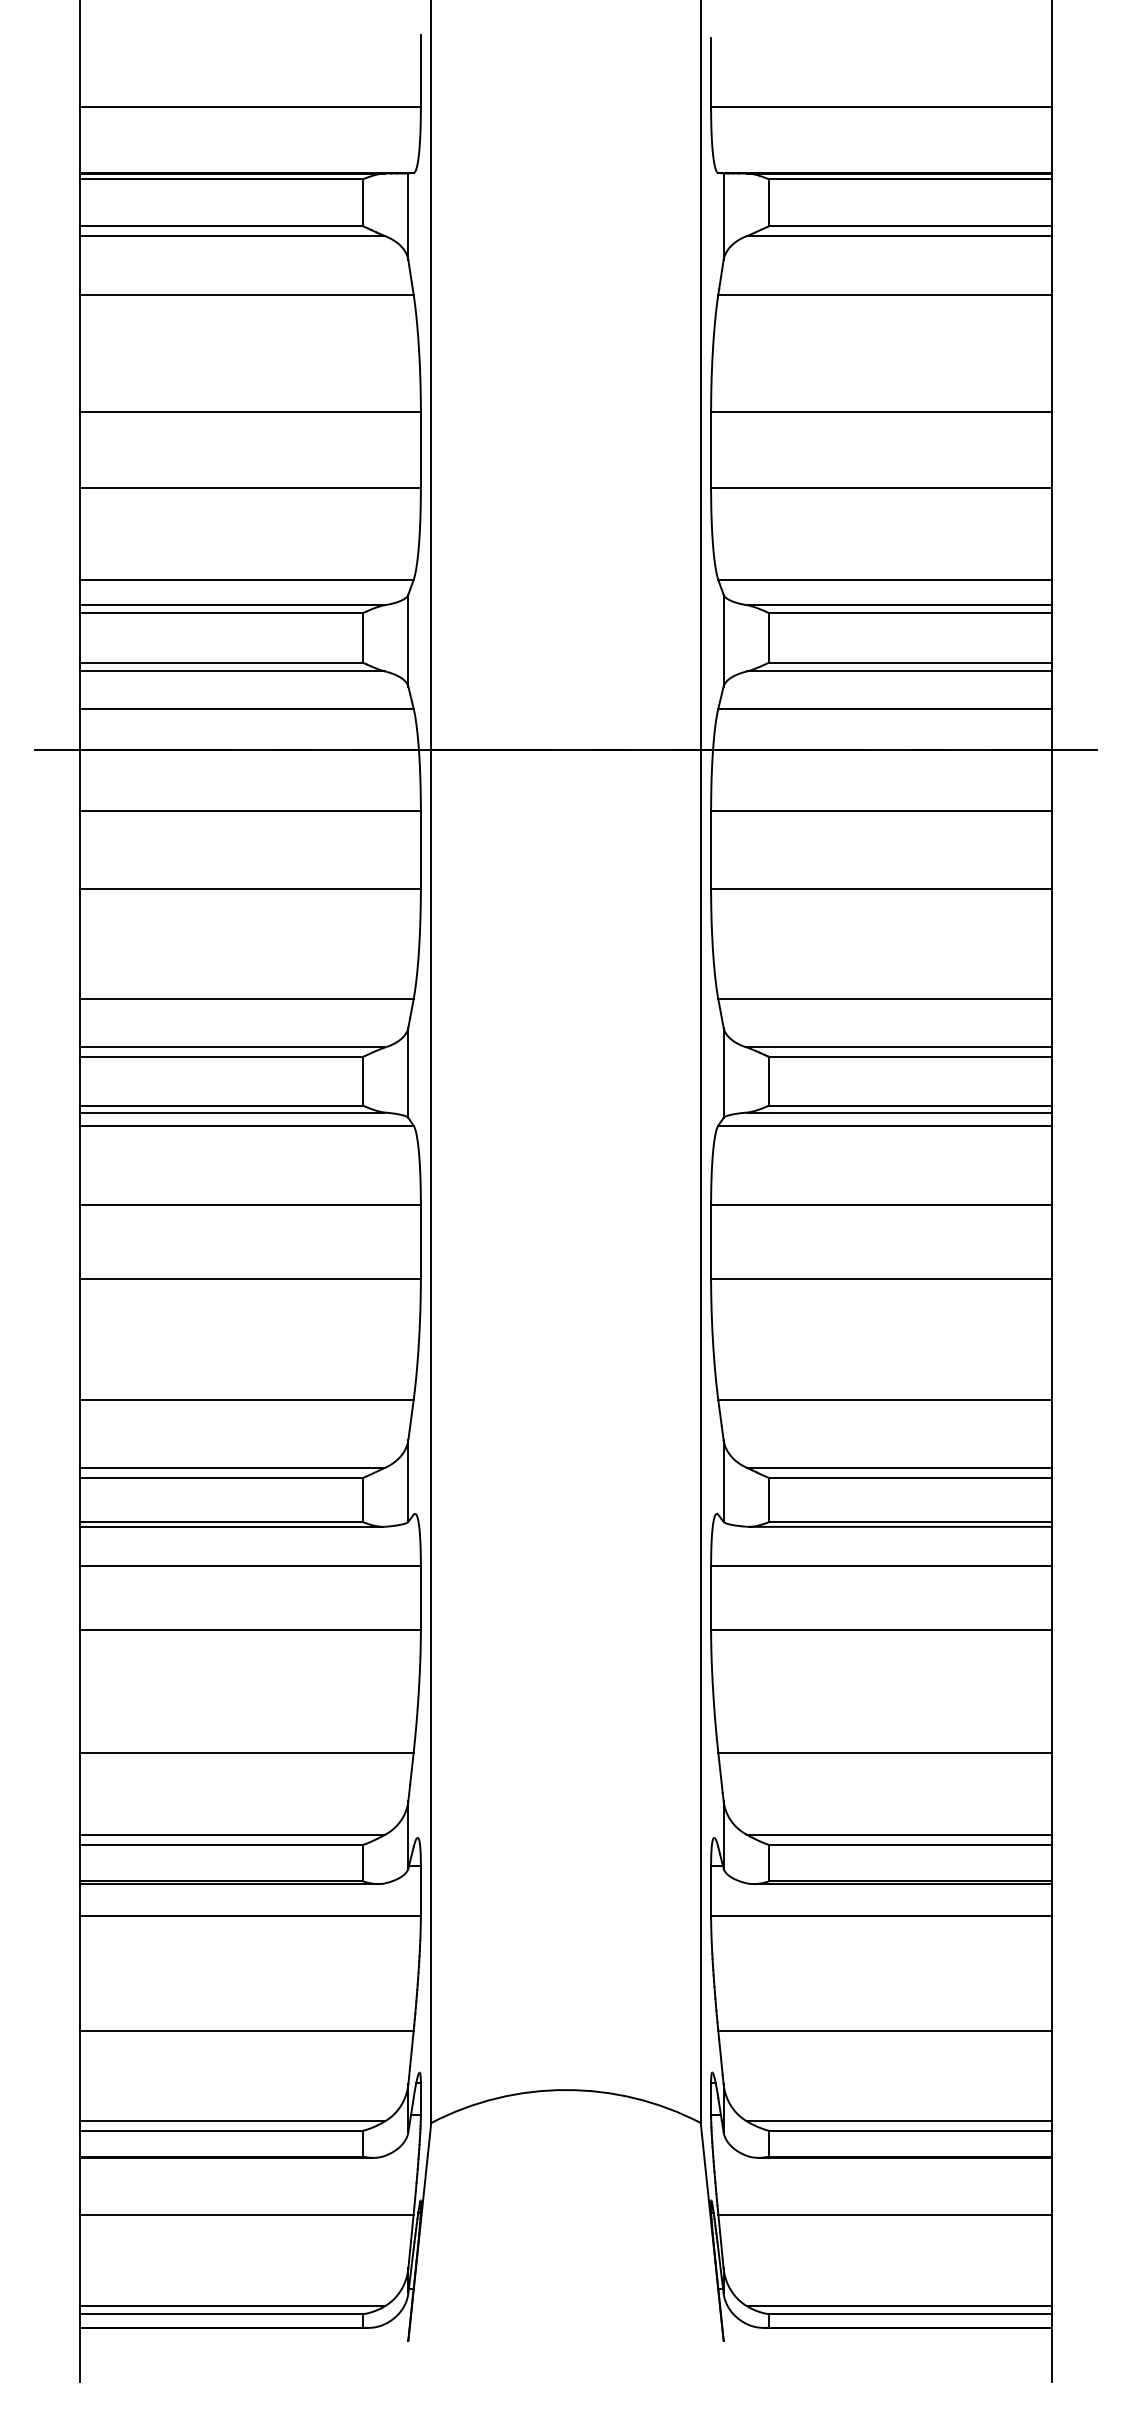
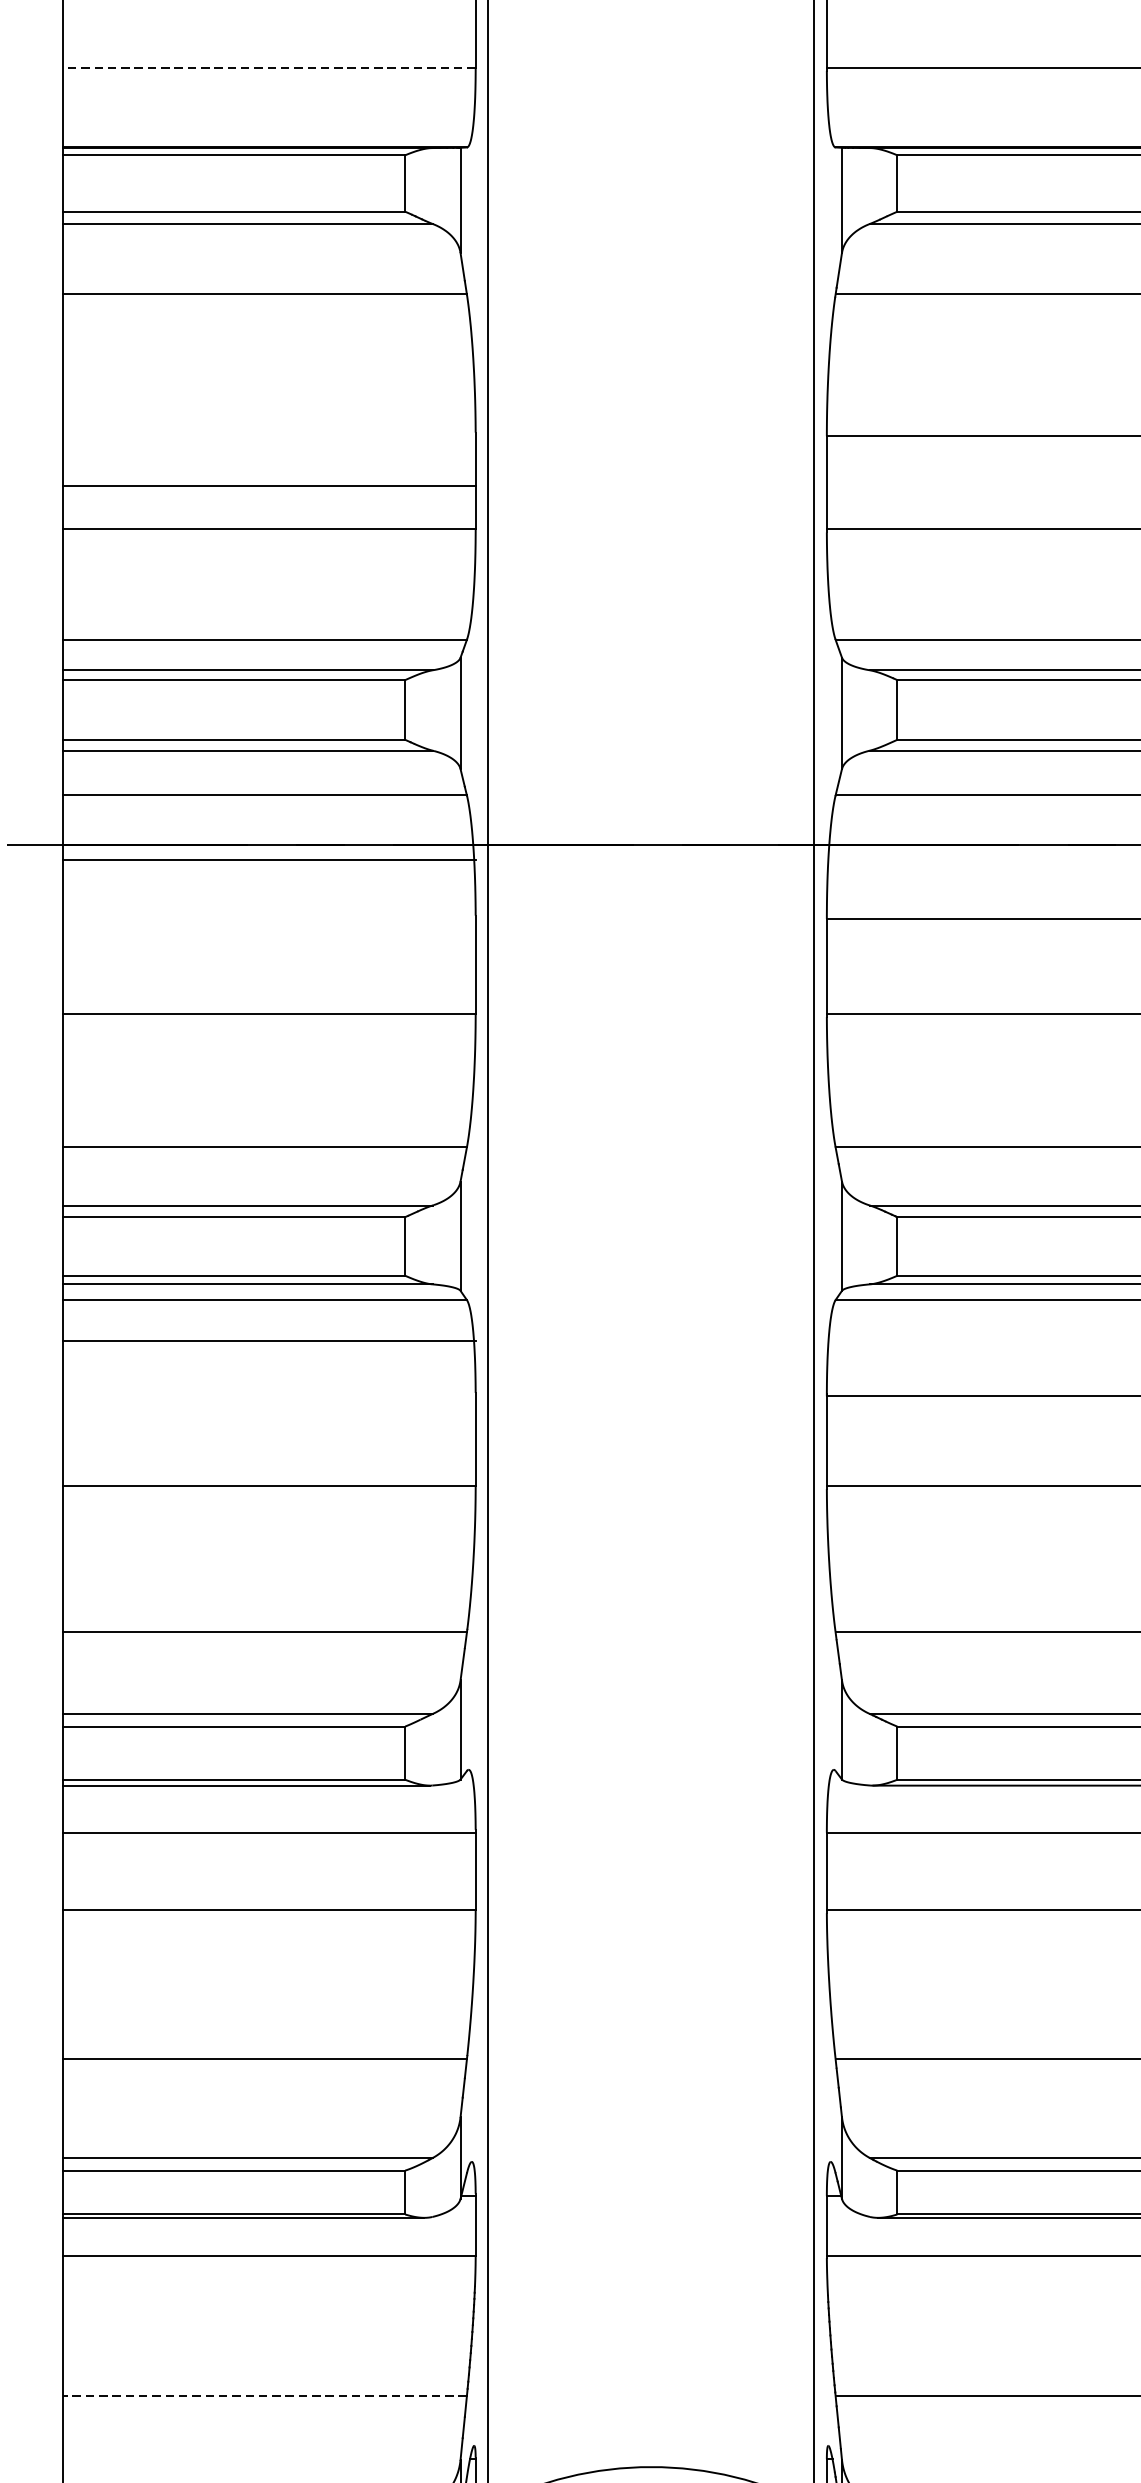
line: (250, 107) -> (269, 68), solid -> dashed
line: (249, 411) -> (268, 485), moved
line: (249, 810) -> (268, 859), moved
line: (249, 1205) -> (268, 1341), moved
line: (246, 2031) -> (264, 2396), solid -> dashed

